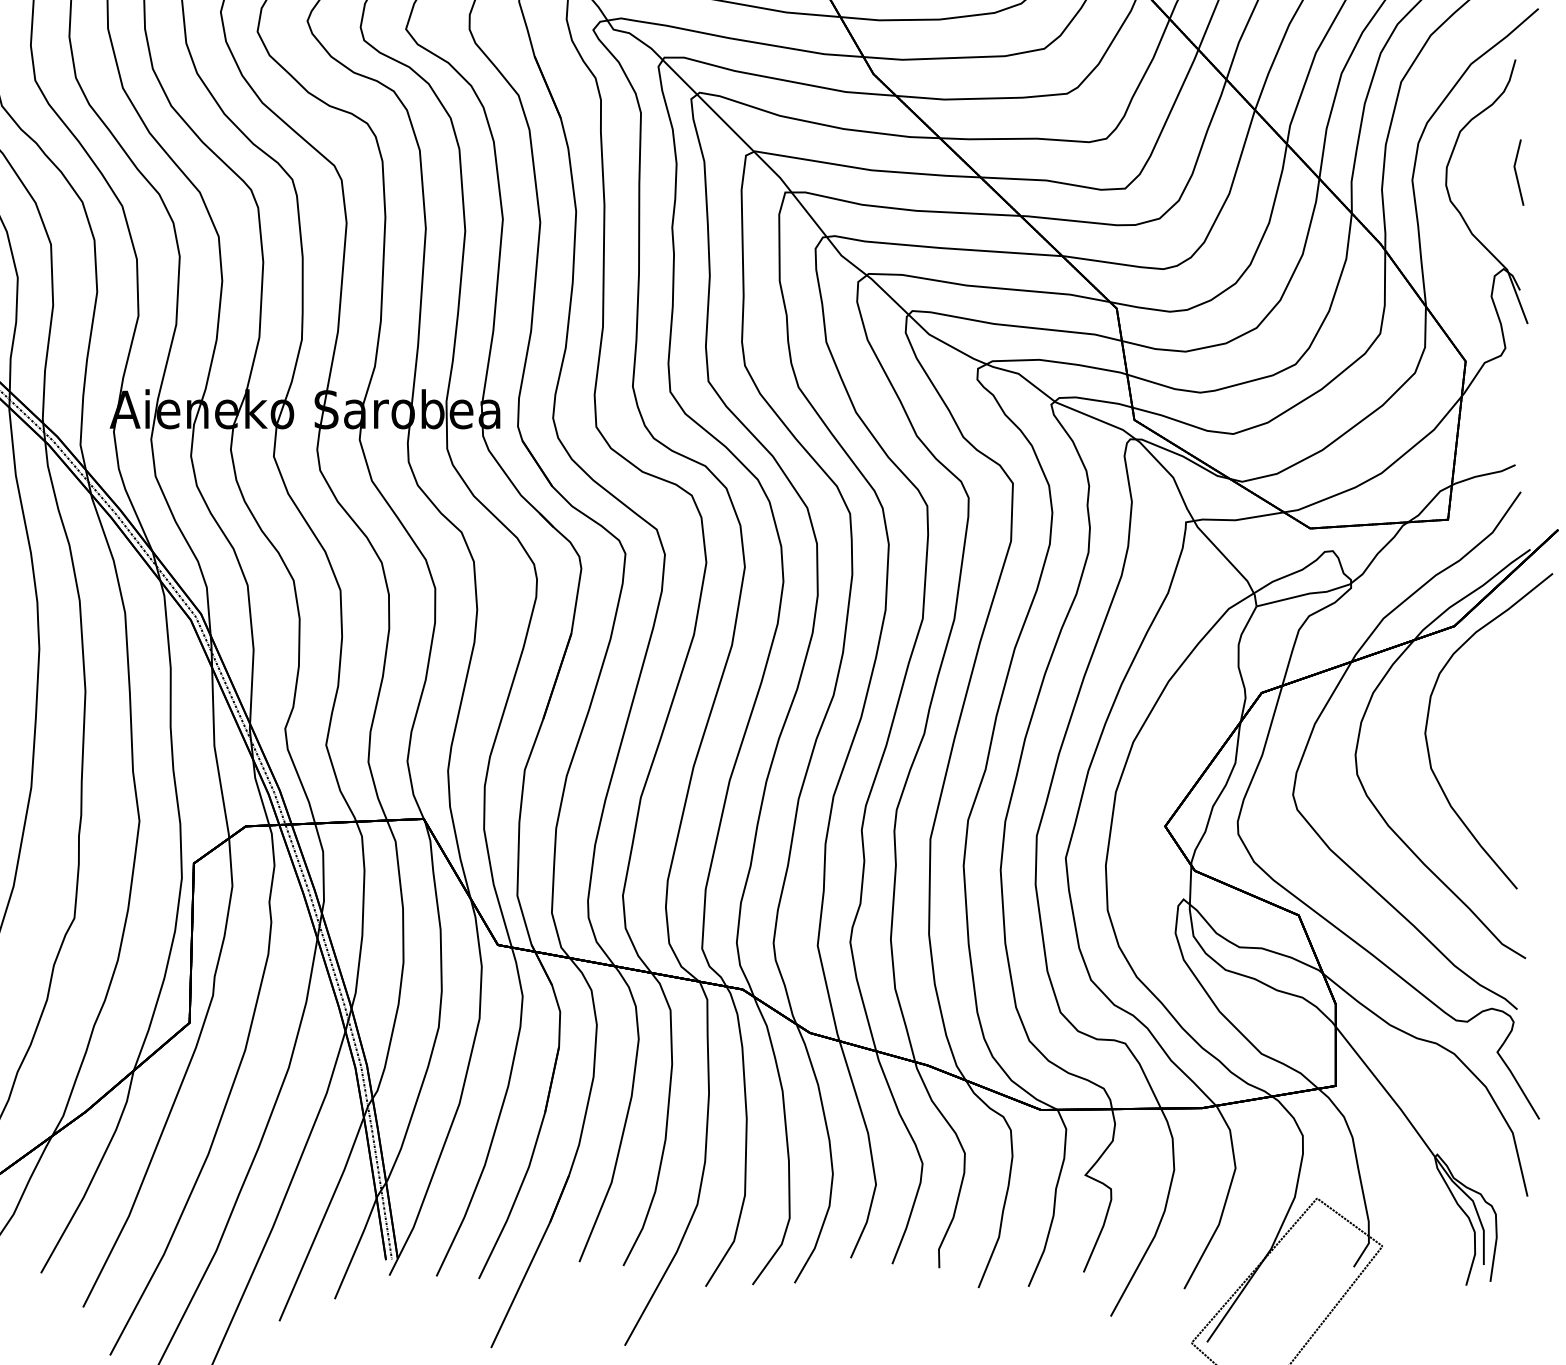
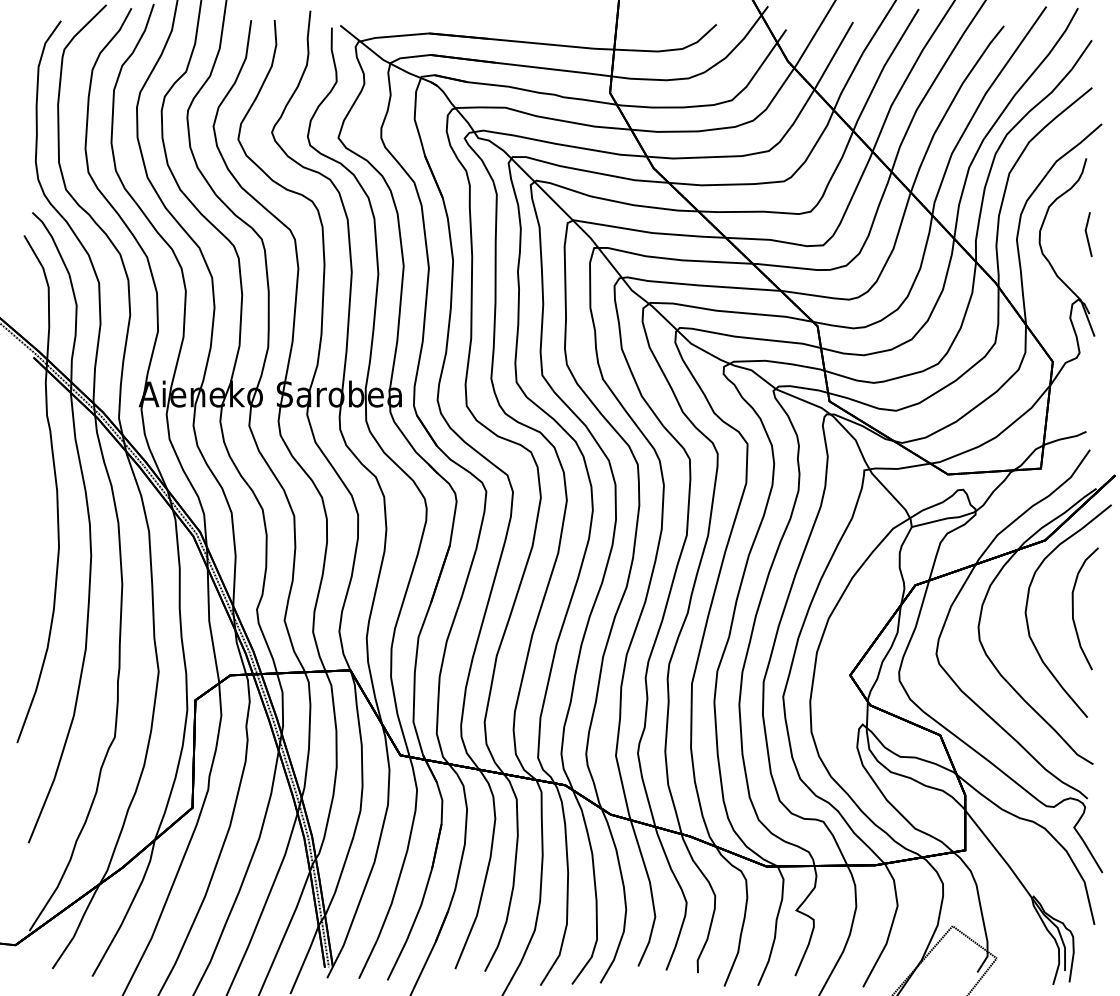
curve: (1496, 727) -> (1073, 608), added

